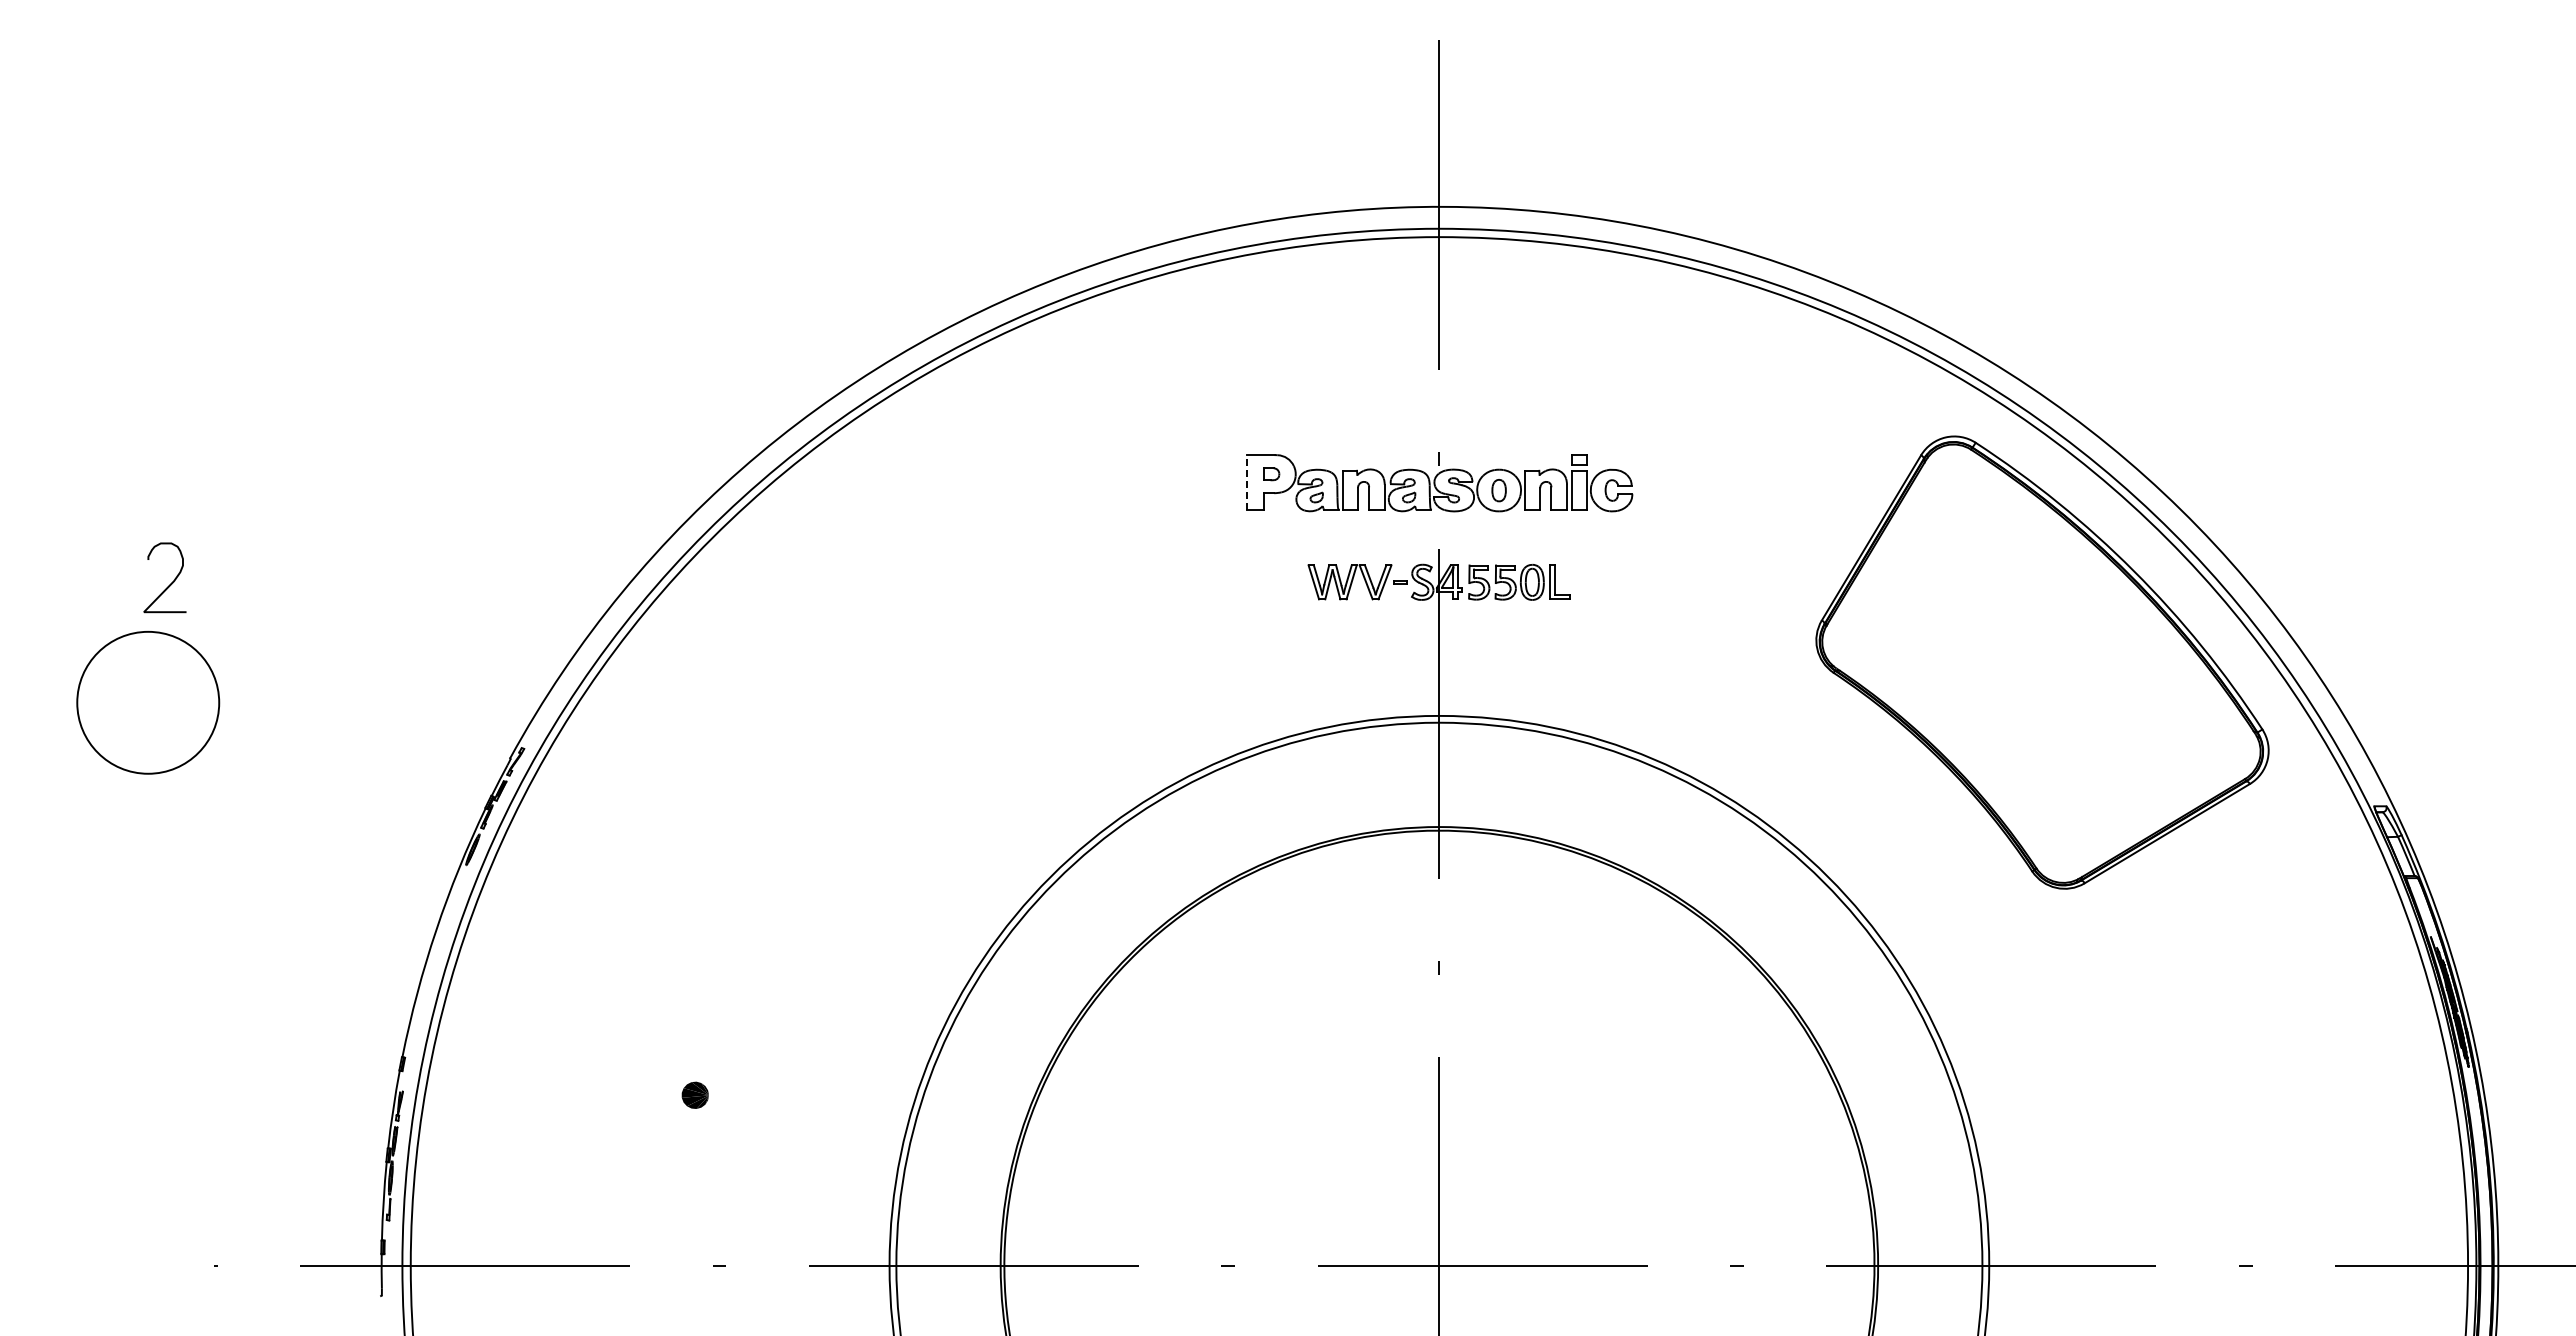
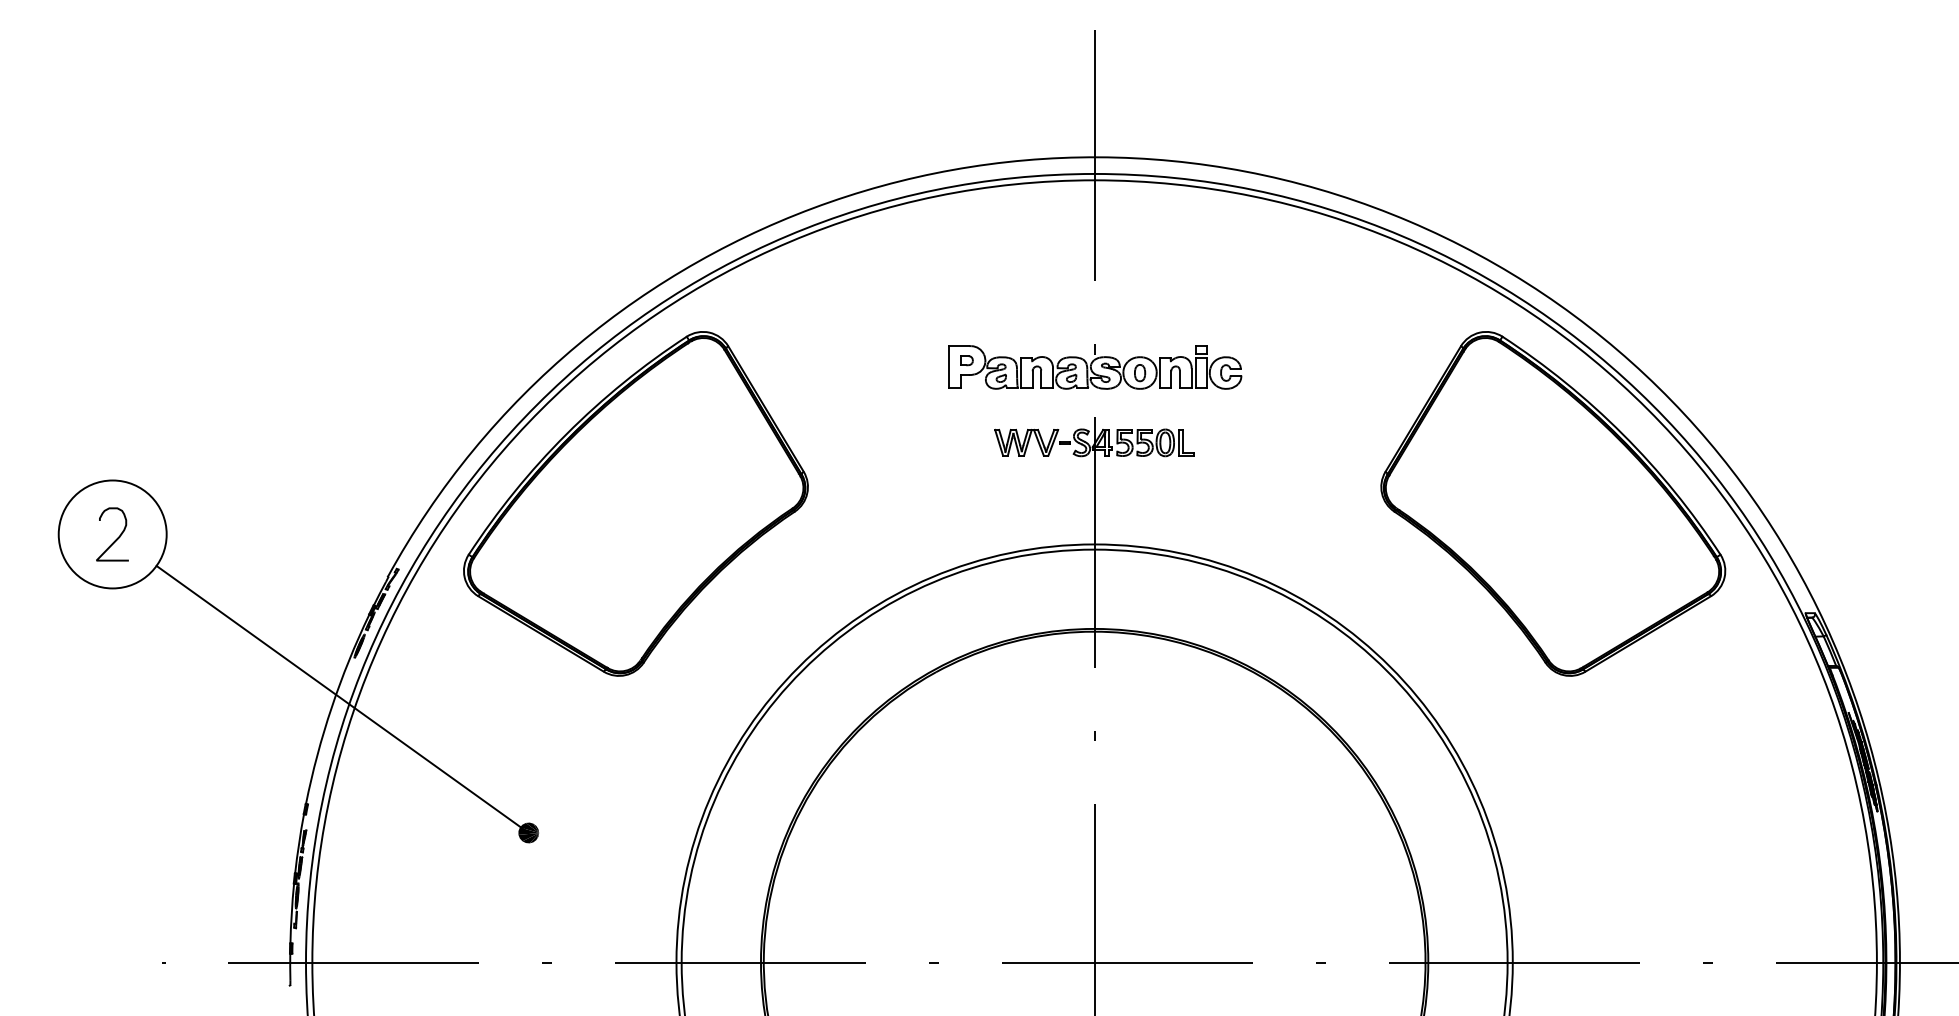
line: (1247, 482) -> (948, 366), dashed -> solid
curve: (170, 583) -> (116, 538), moved
part: (836, 662) -> (636, 503), added
line: (450, 919) -> (342, 699), added

